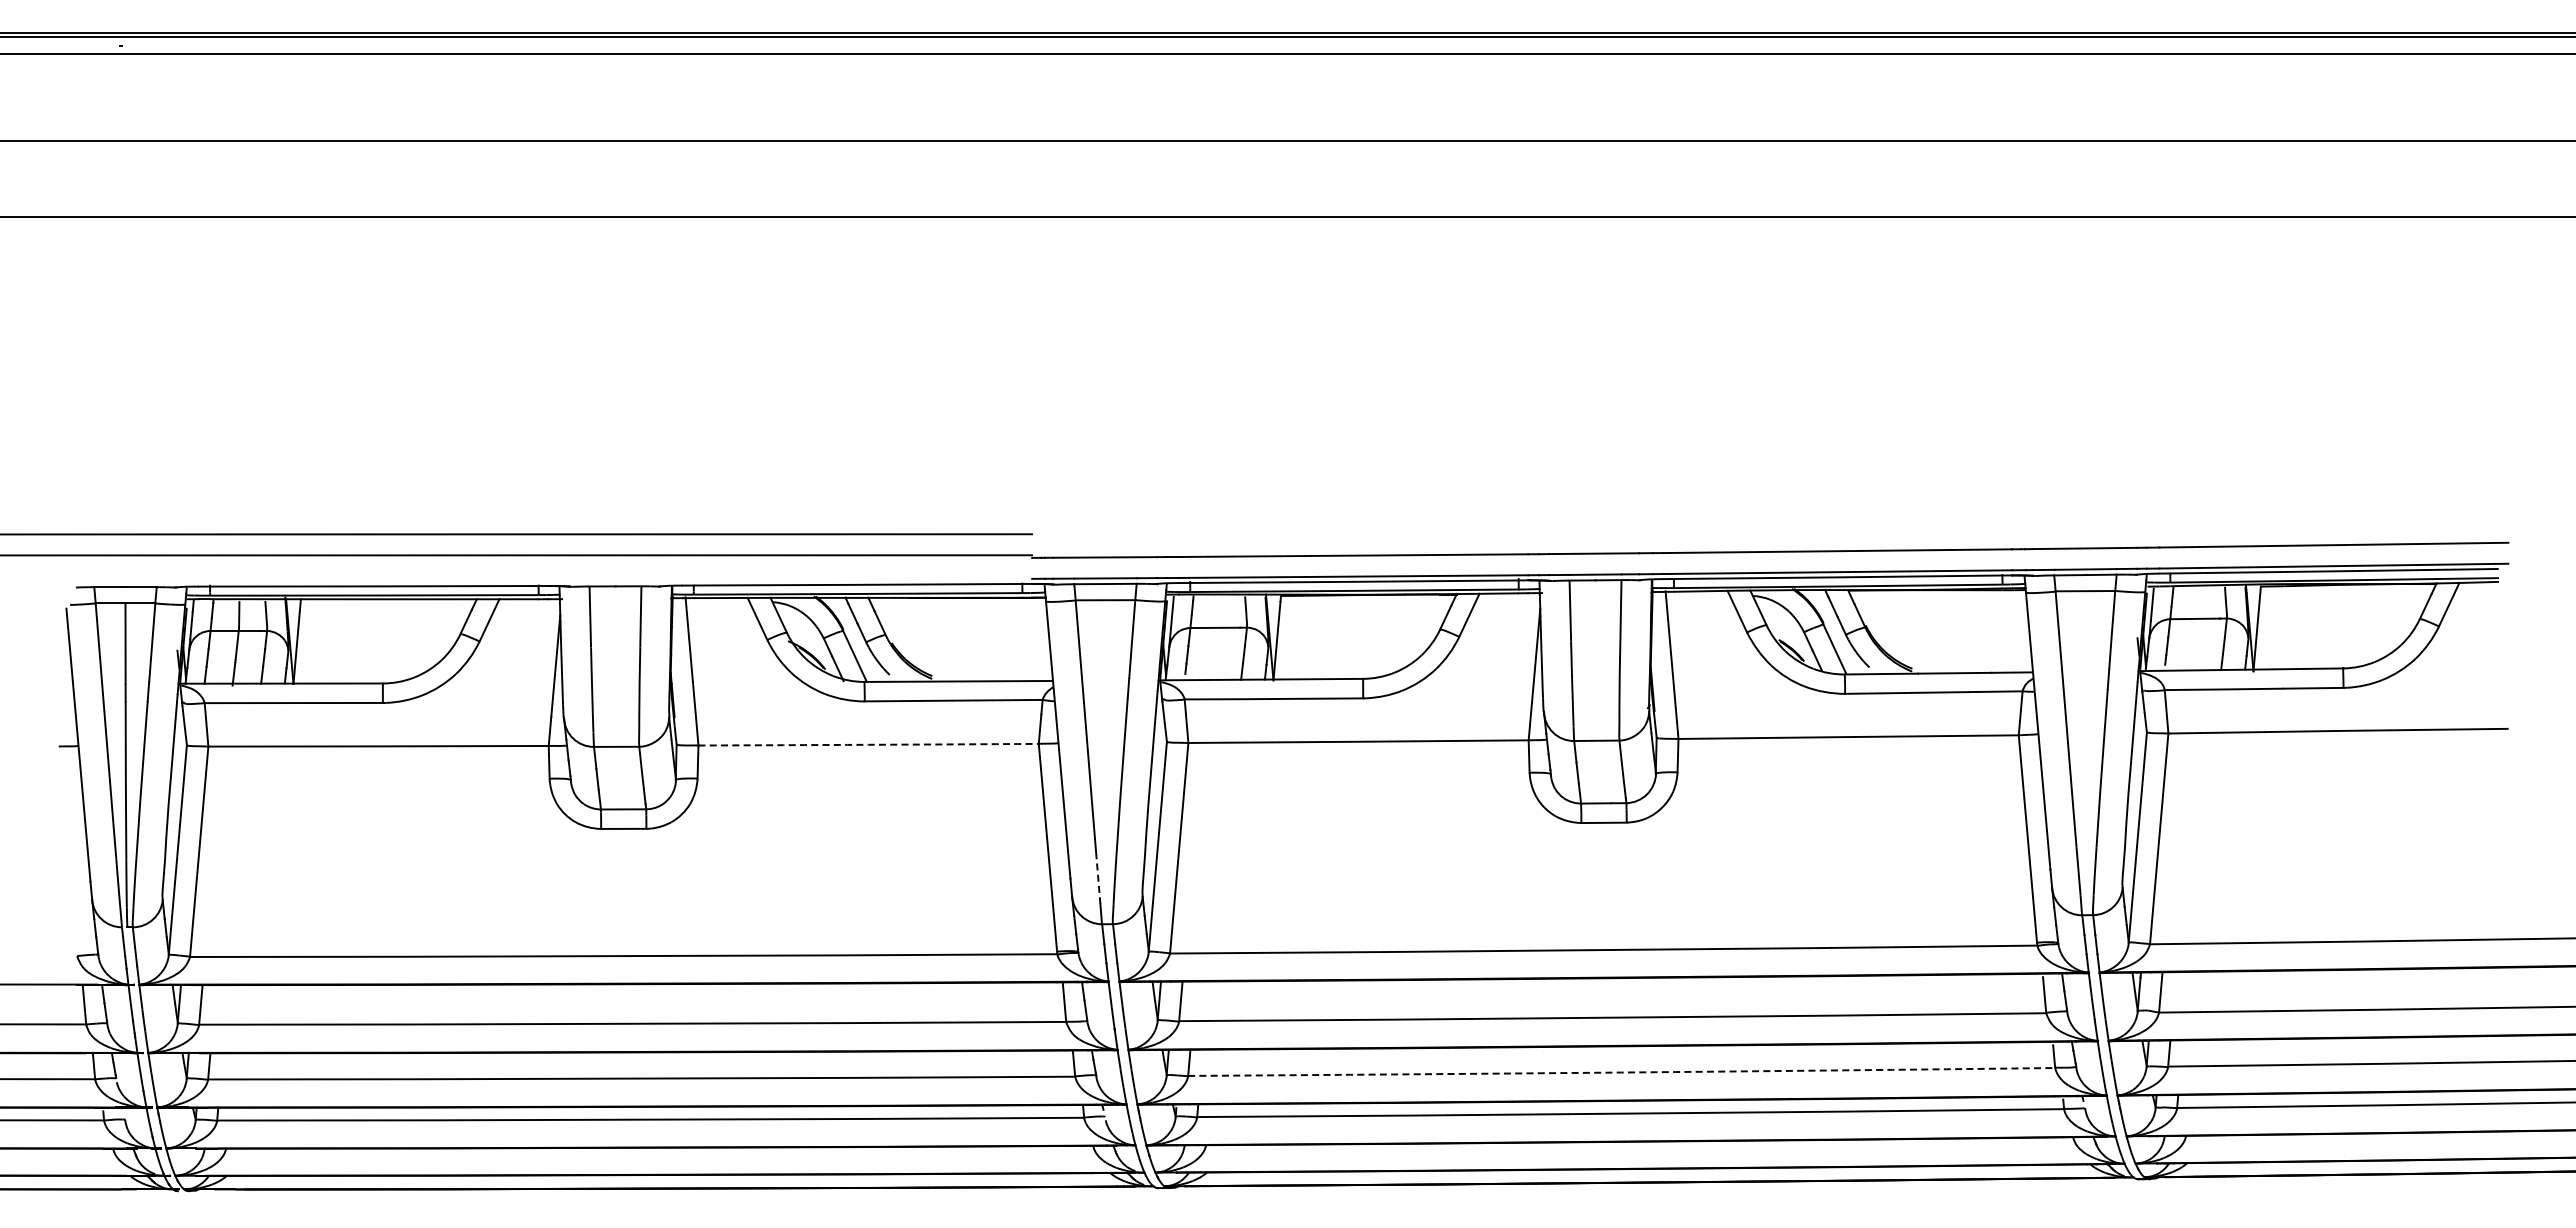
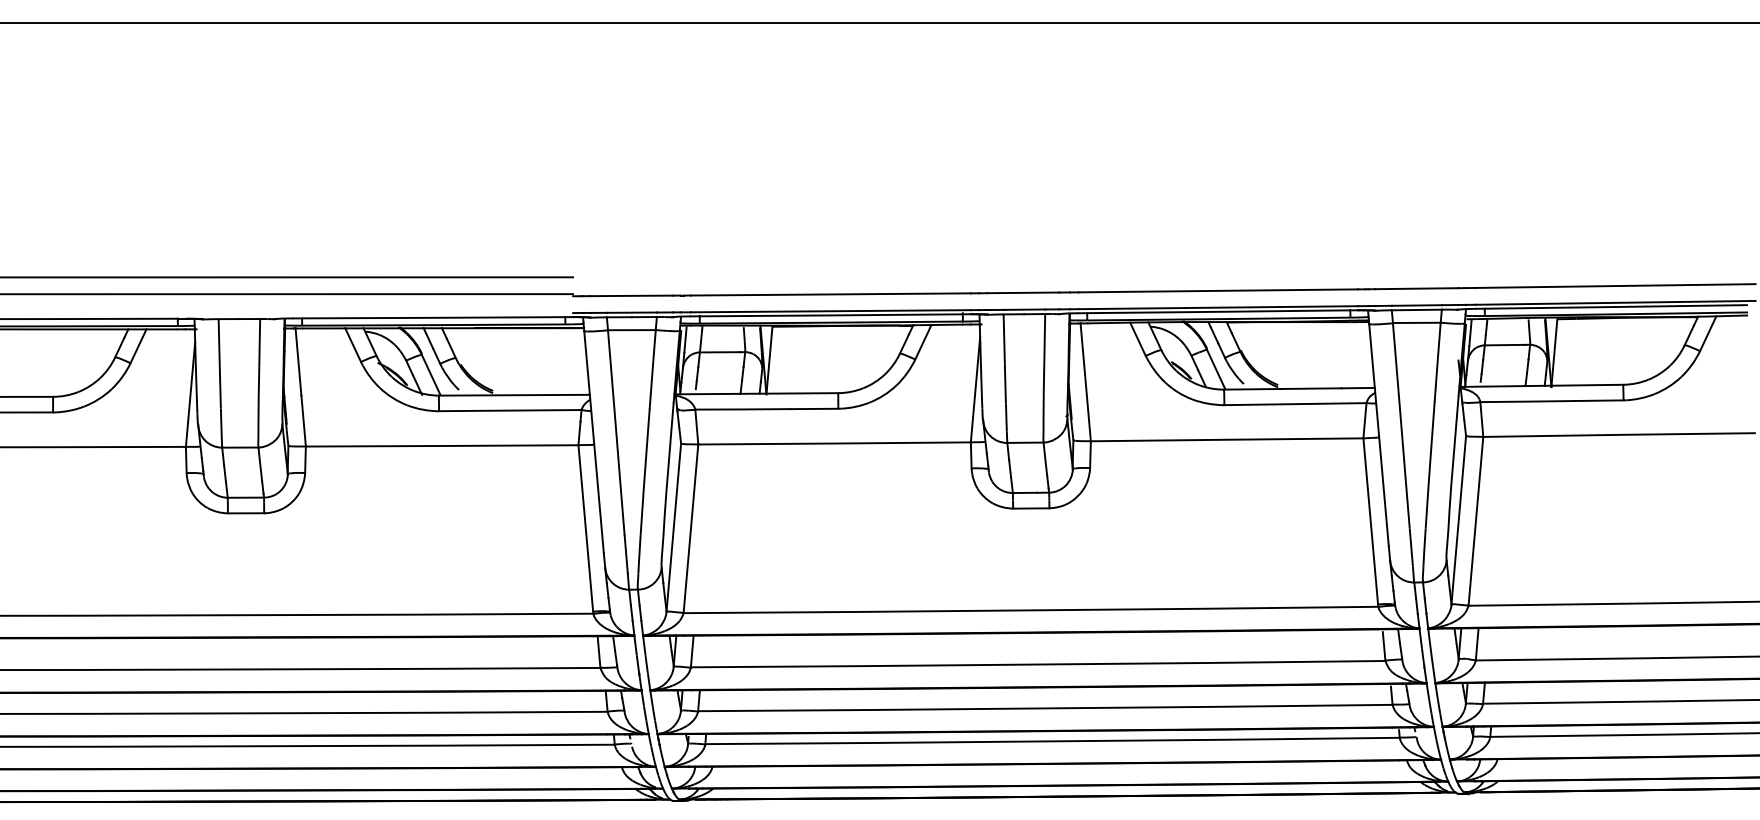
arc: (868, 744) -> (442, 445), dashed -> solid
line: (1098, 880) -> (626, 554), dashed -> solid
arc: (1621, 1072) -> (1045, 708), dashed -> solid

